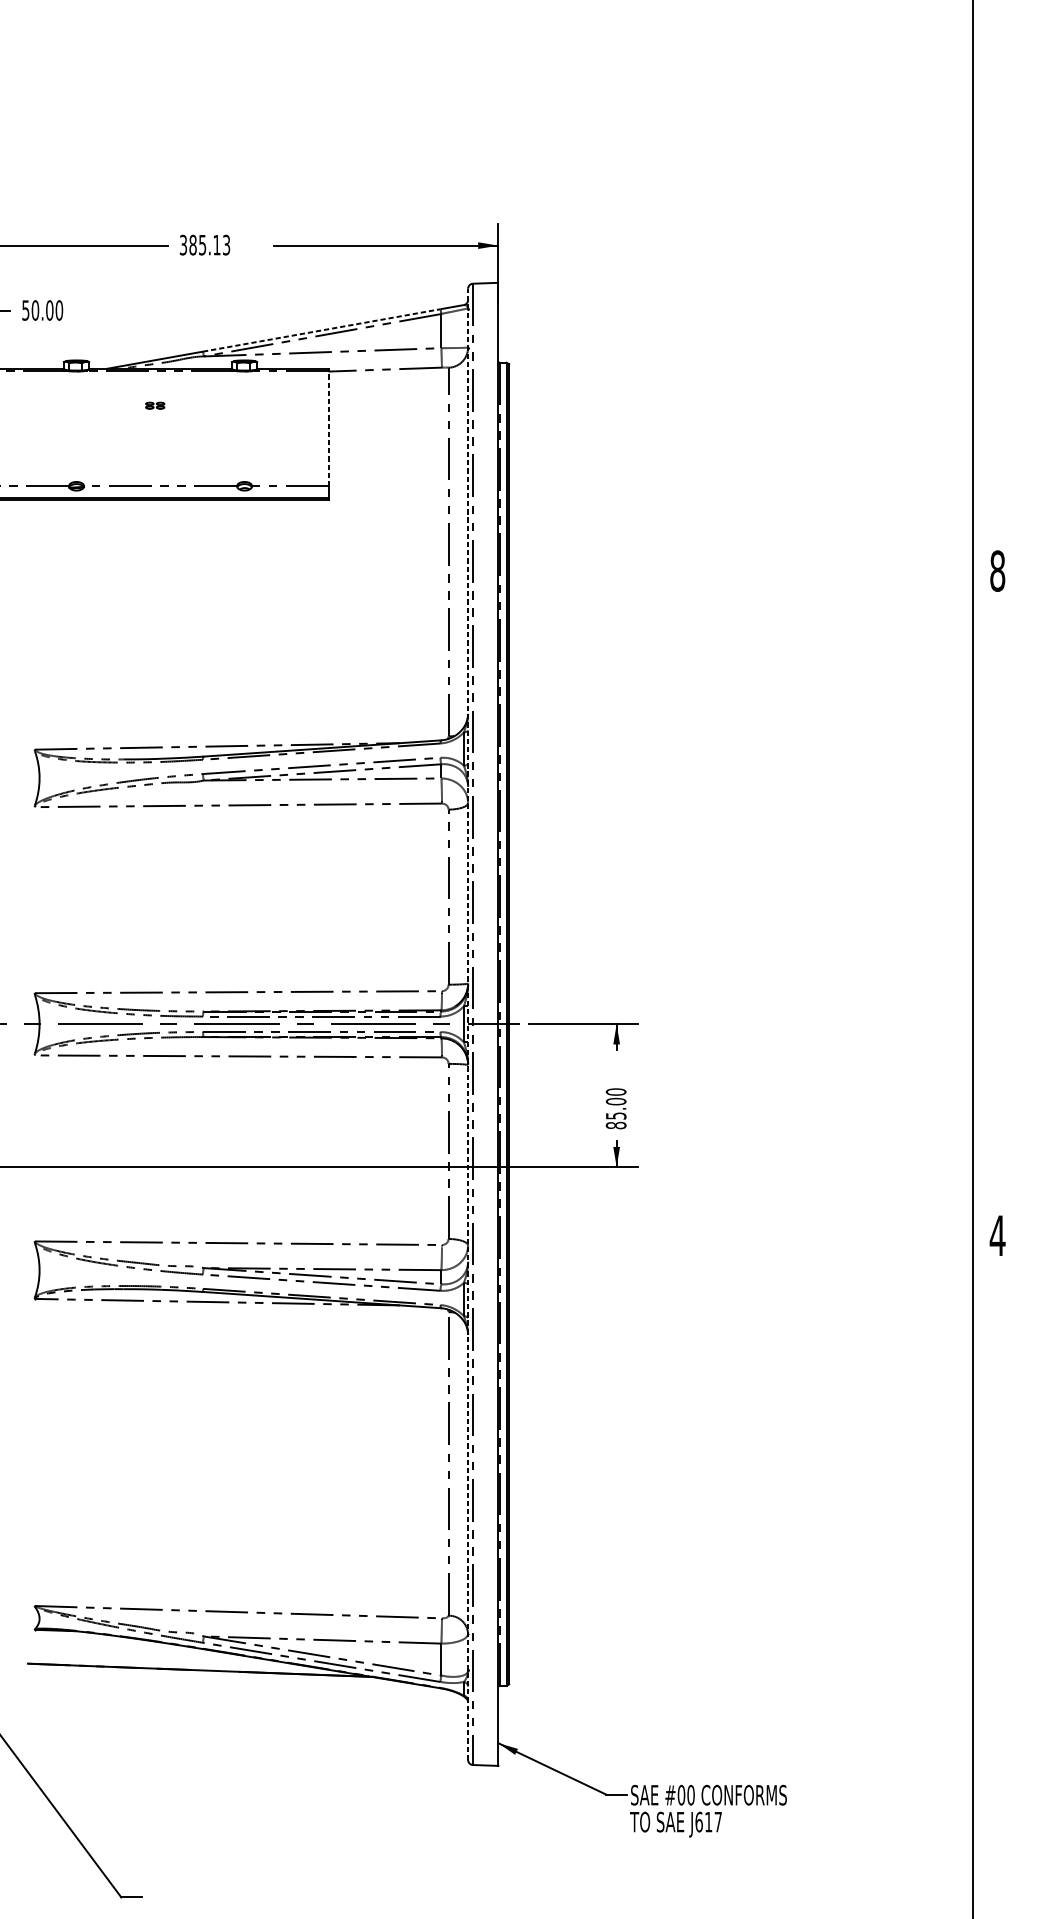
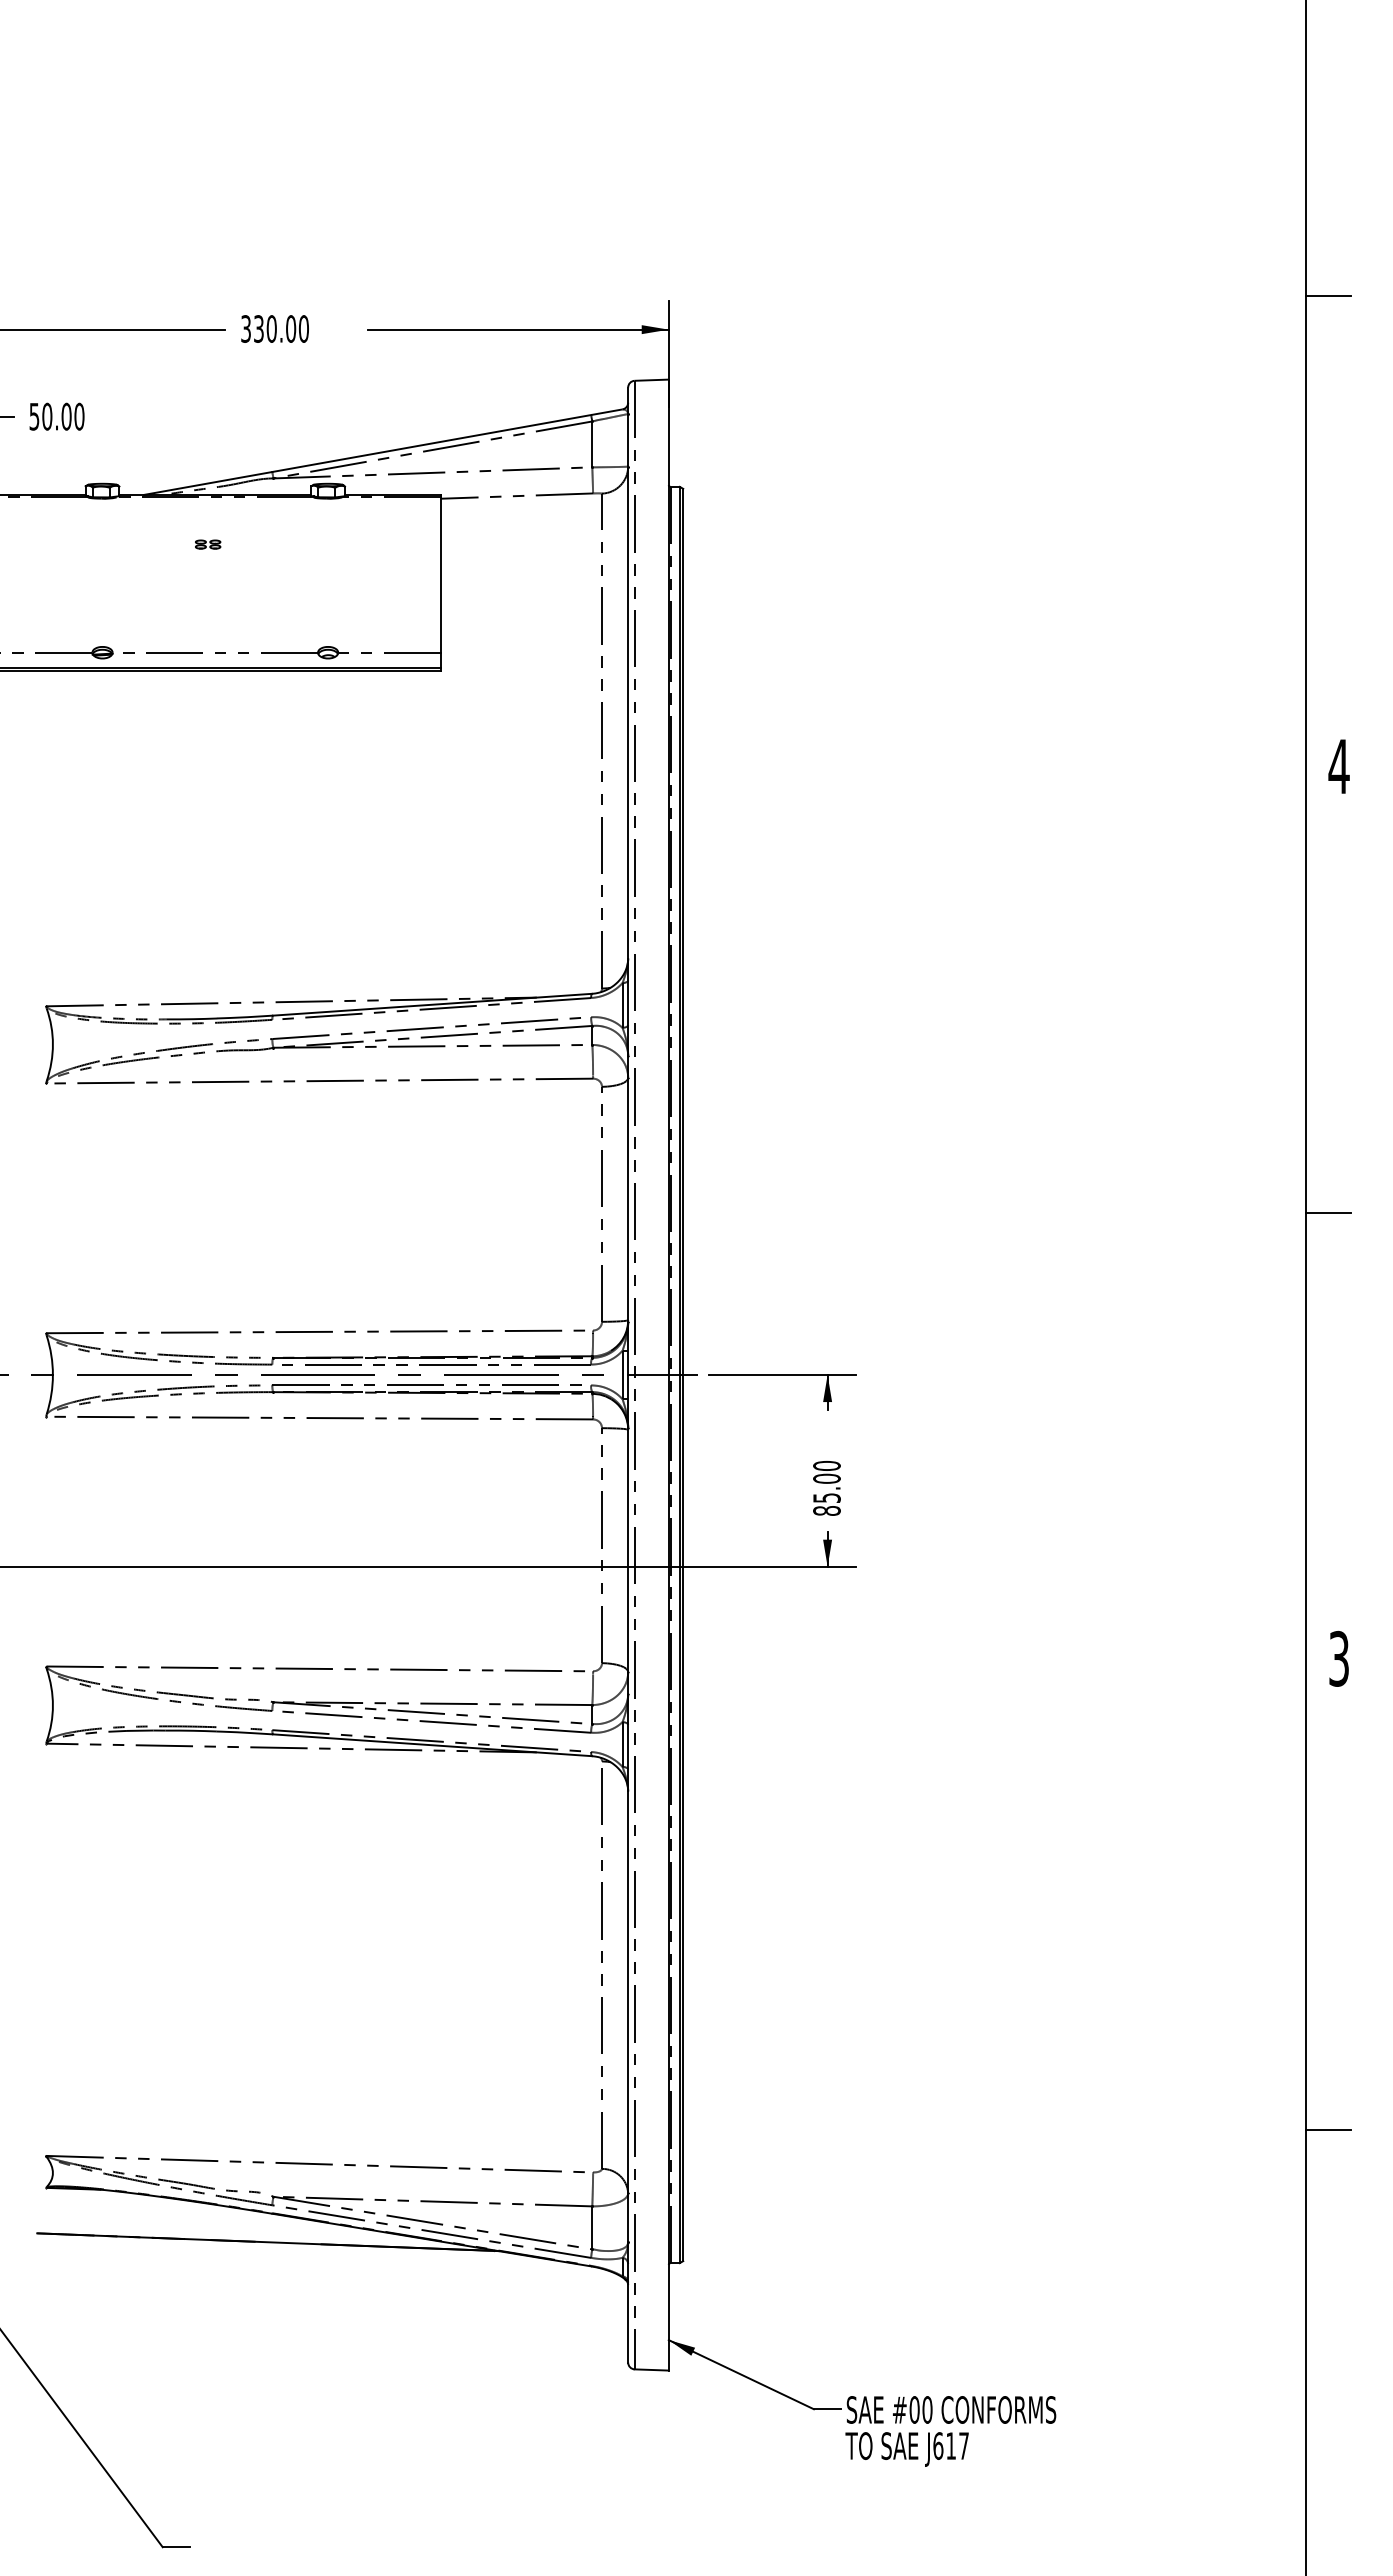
line: (989, 220) -> (1328, 295), added
text: (209, 244) -> (281, 328), 385.13 -> 330.00
line: (321, 330) -> (431, 443), dashed -> solid
line: (328, 428) -> (440, 575), dashed -> solid
text: (997, 571) -> (1338, 766), 8 -> 4
line: (989, 903) -> (1328, 1212), added
line: (468, 1024) -> (628, 1375), dashed -> solid
text: (997, 1235) -> (1338, 1658), 4 -> 3
line: (989, 1586) -> (1328, 2129), added

